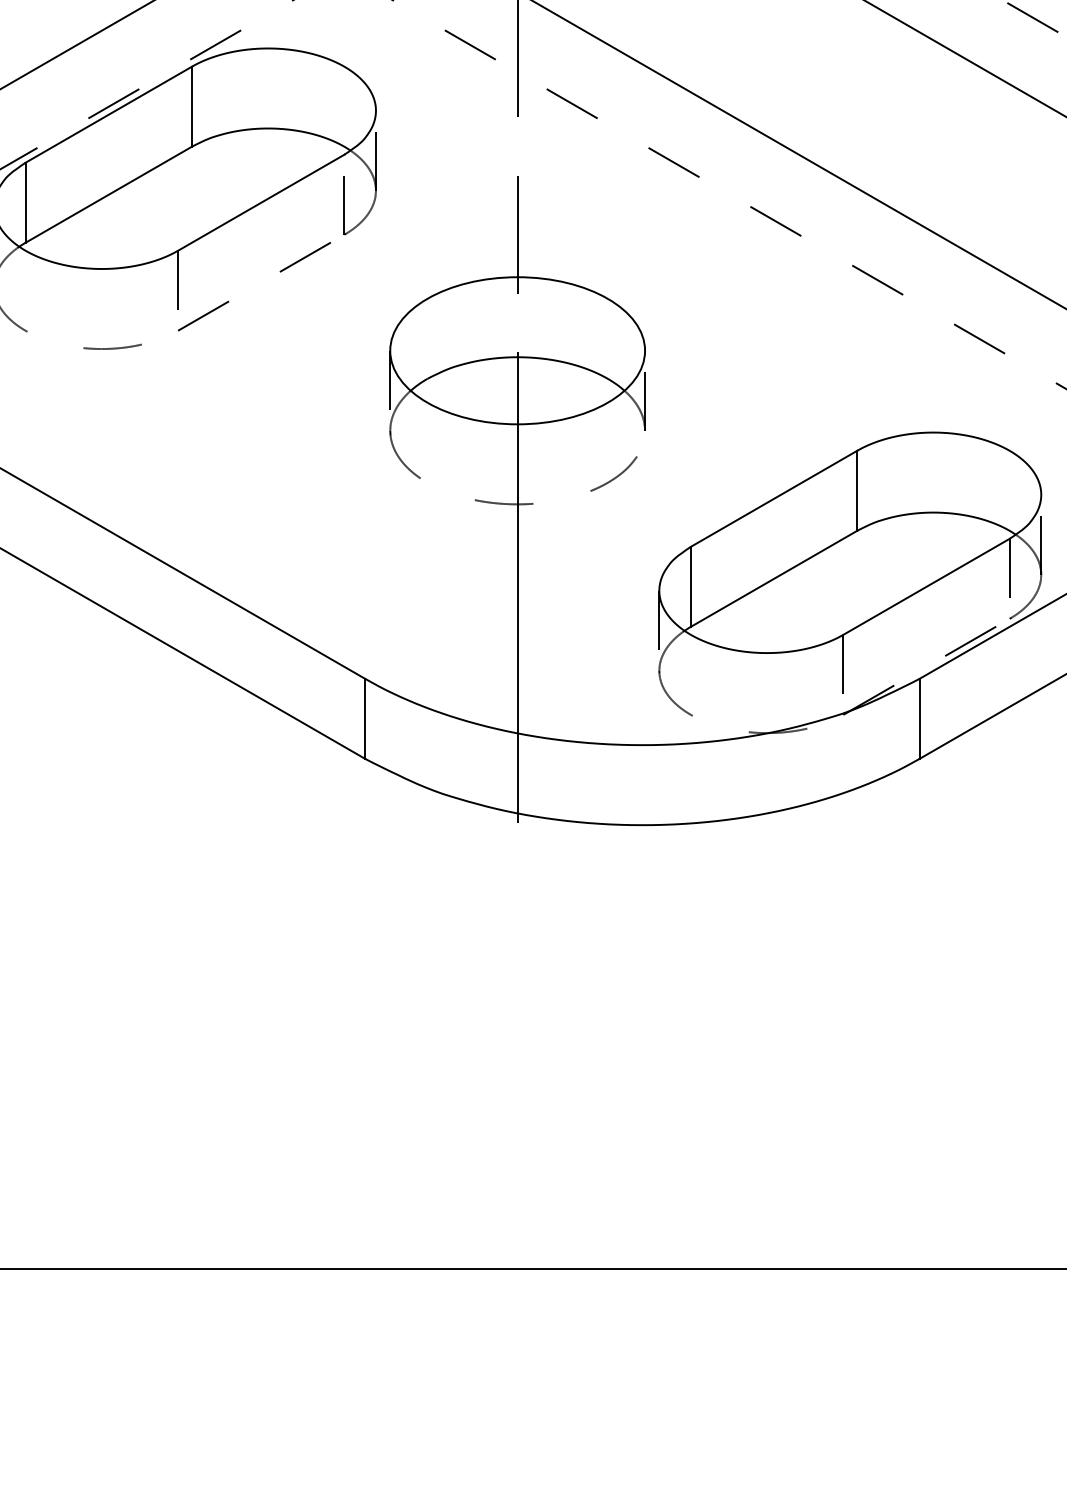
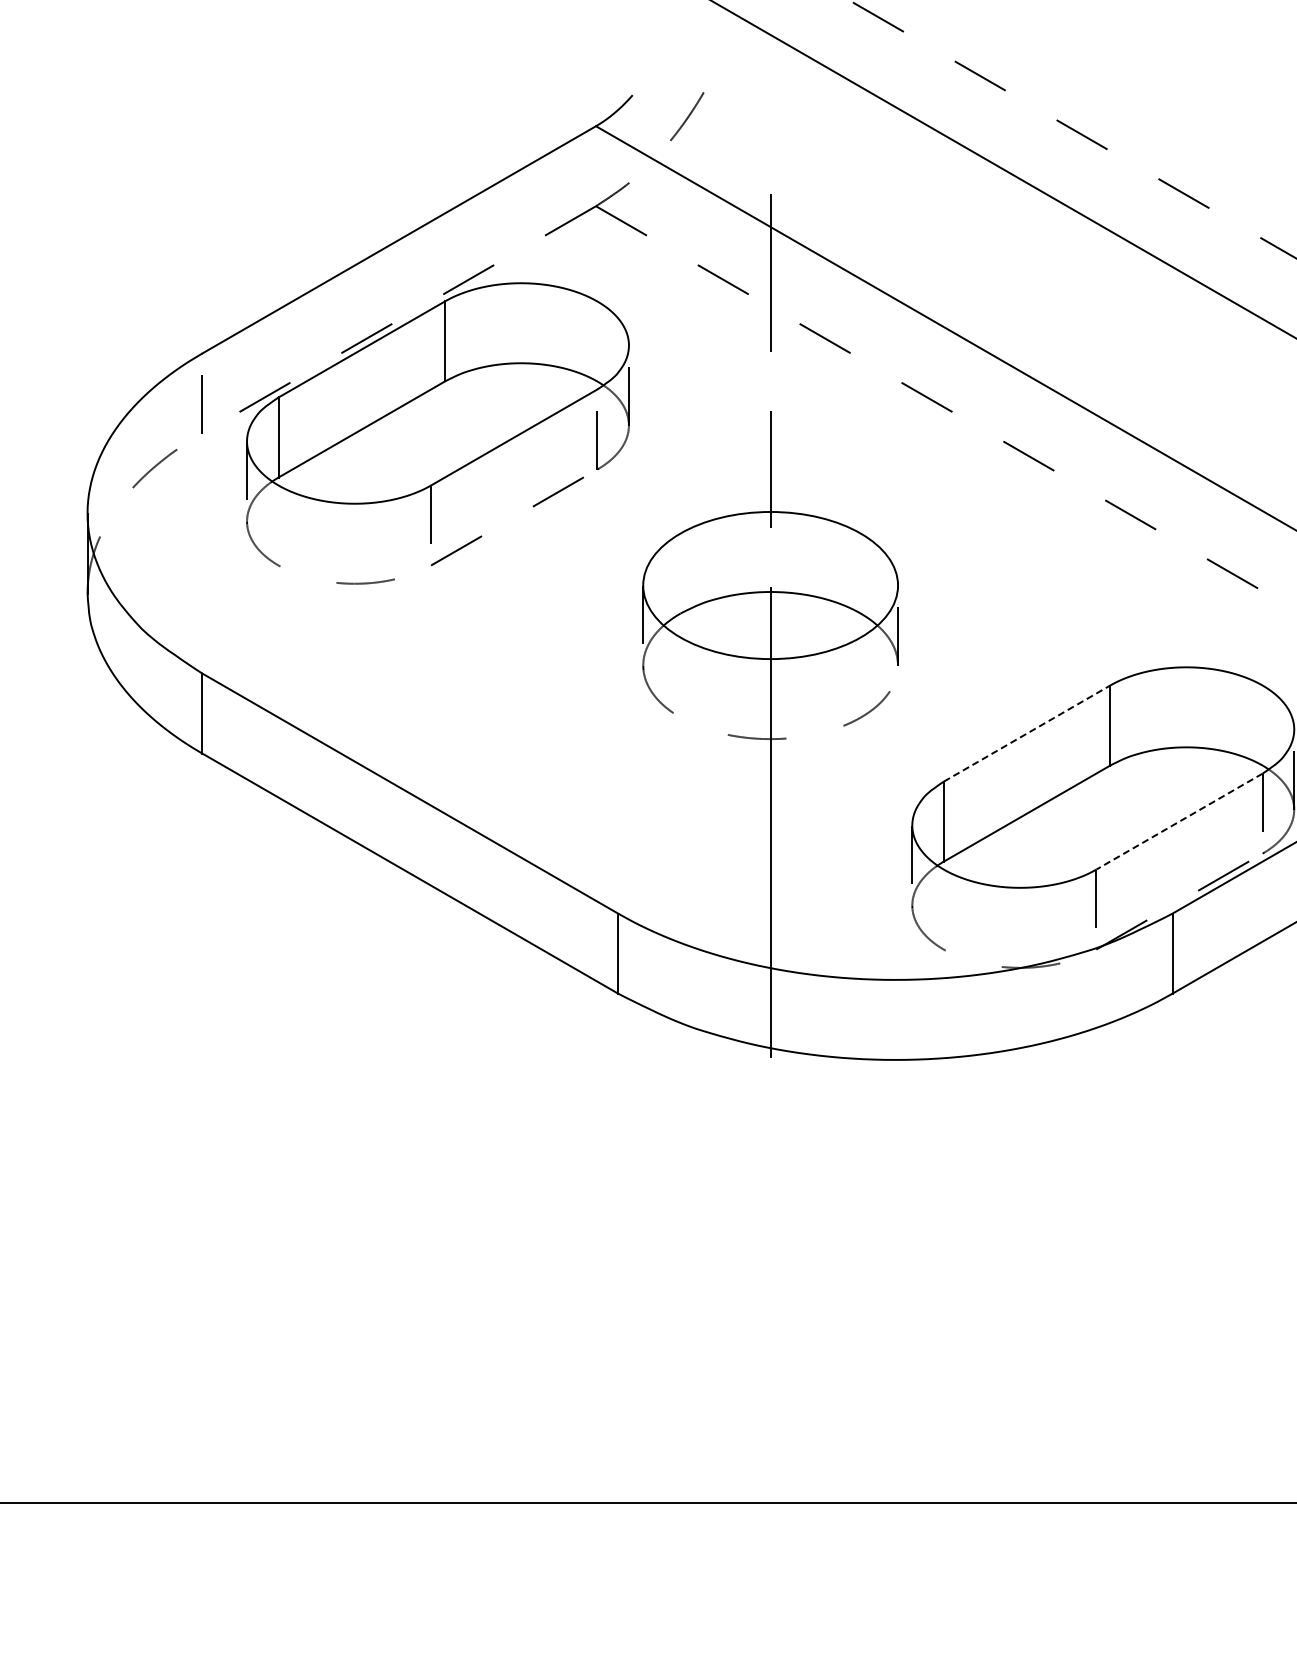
line: (774, 498) -> (1027, 733), solid -> dashed
line: (926, 586) -> (1179, 821), solid -> dashed

